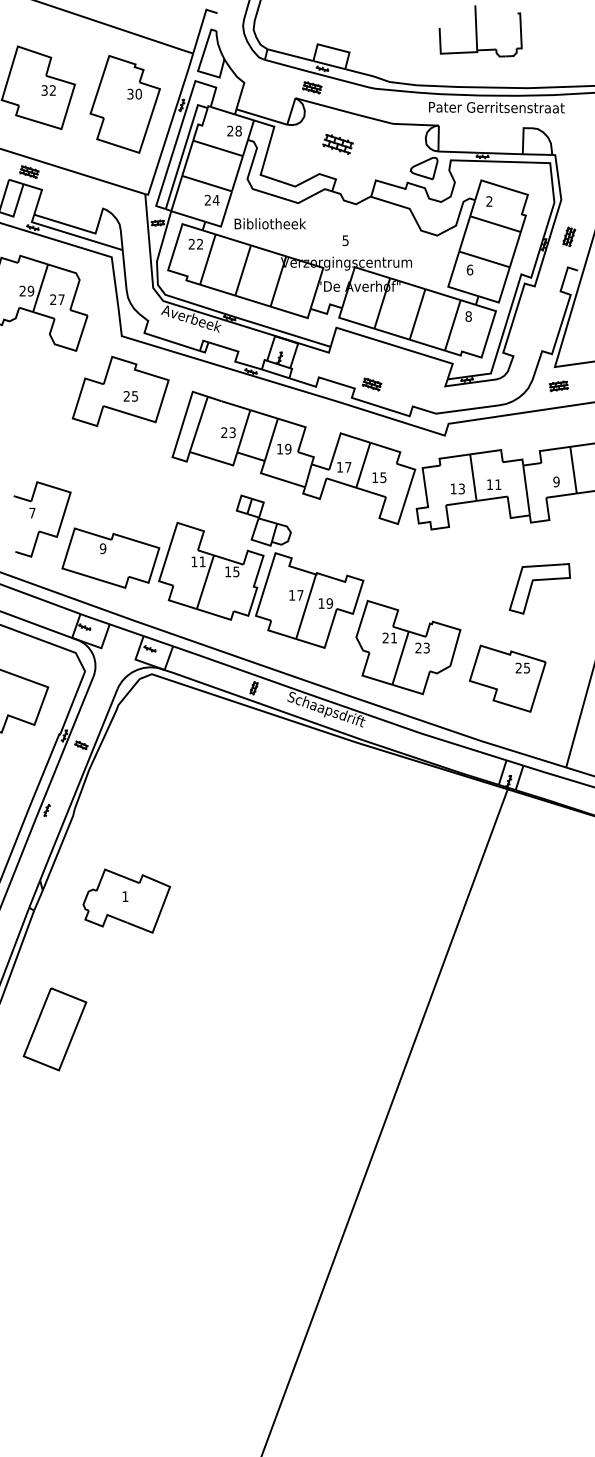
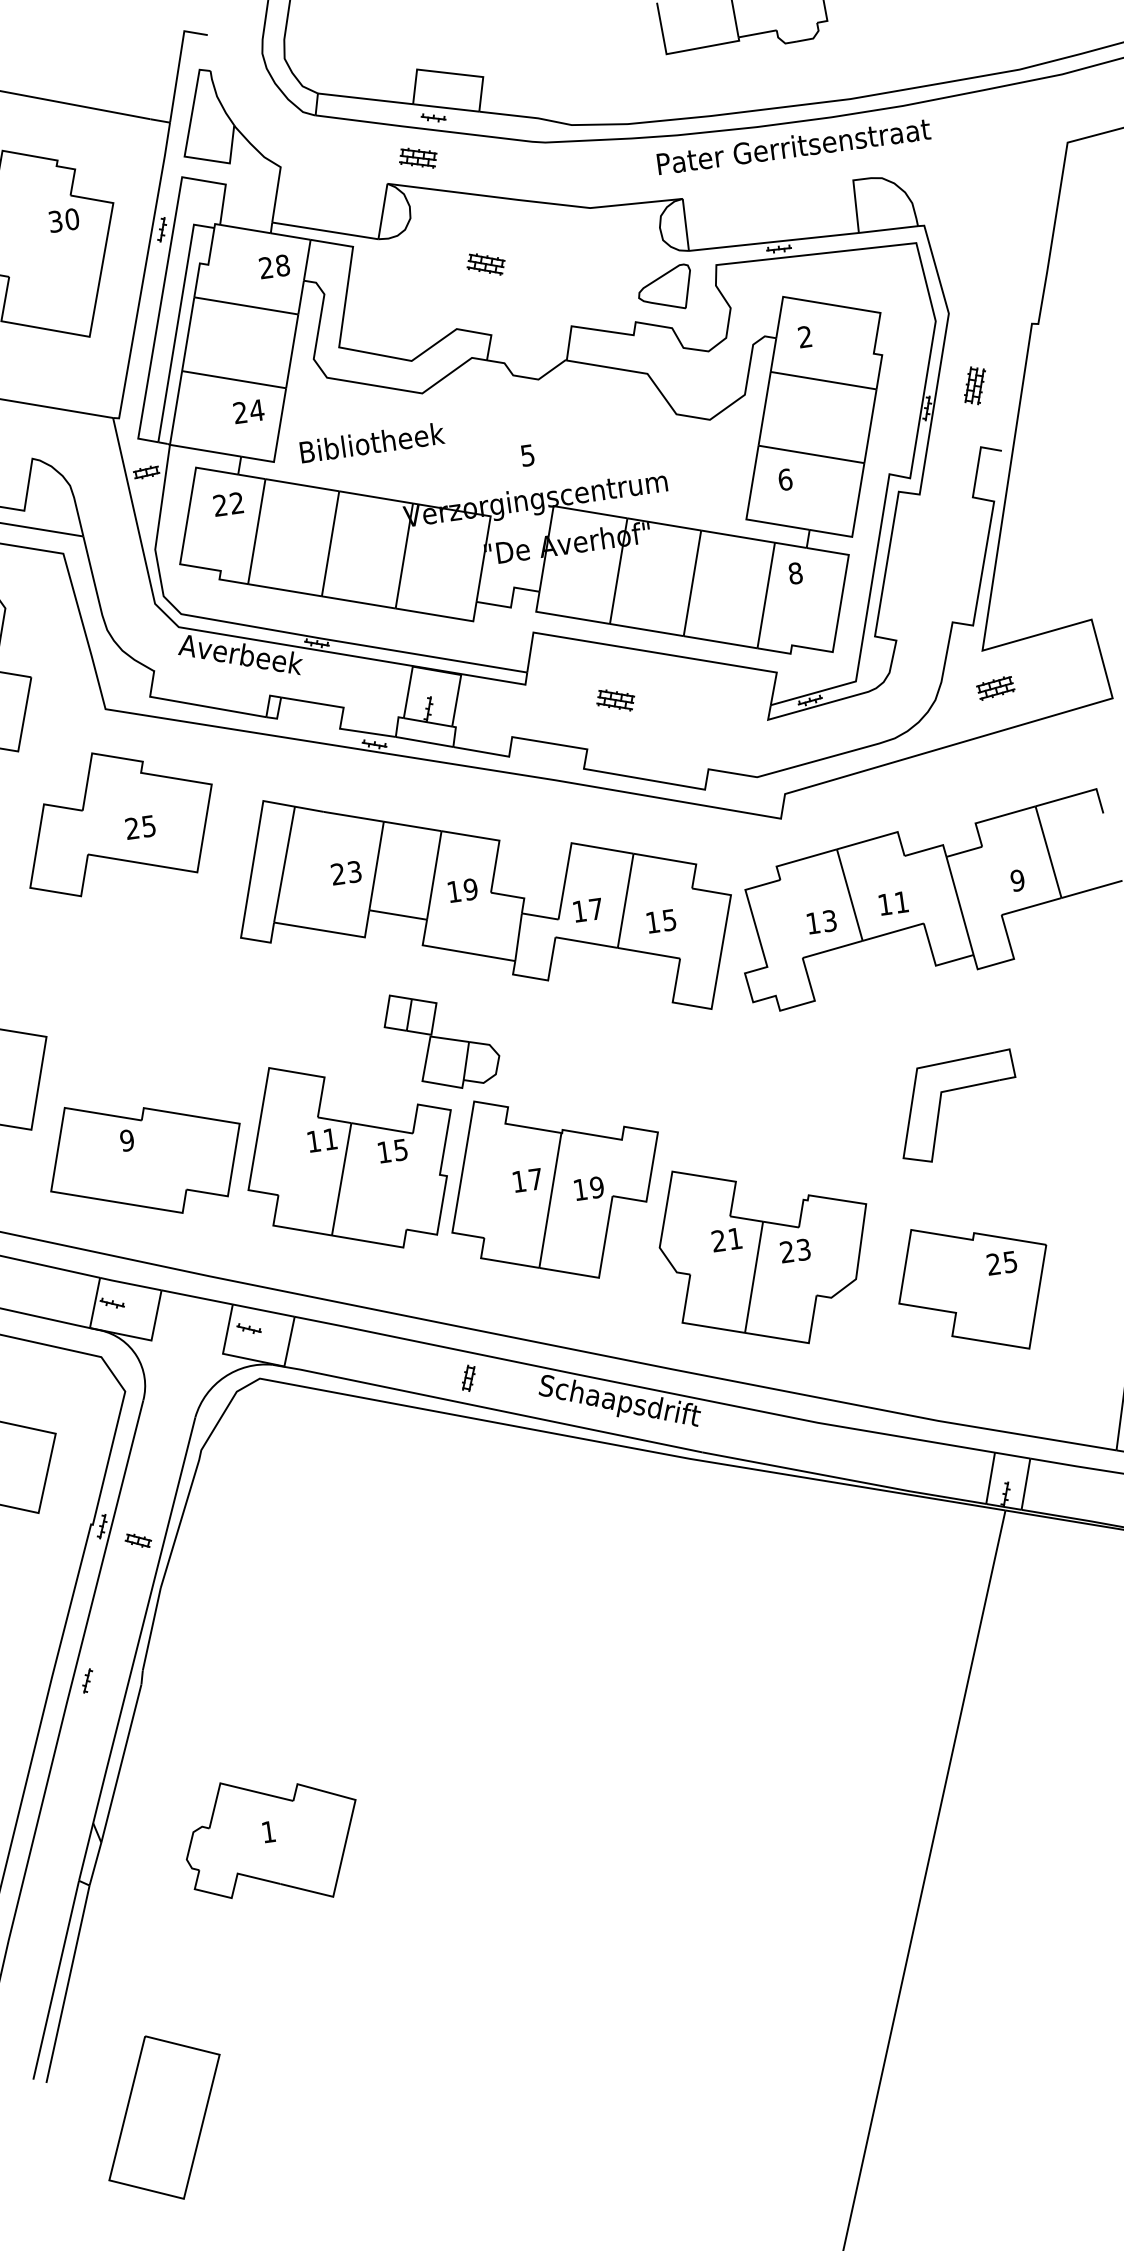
part: (338, 144) -> (486, 264), size x0.62
part: (371, 384) -> (614, 700), moved
part: (532, 585) -> (942, 1102), moved

